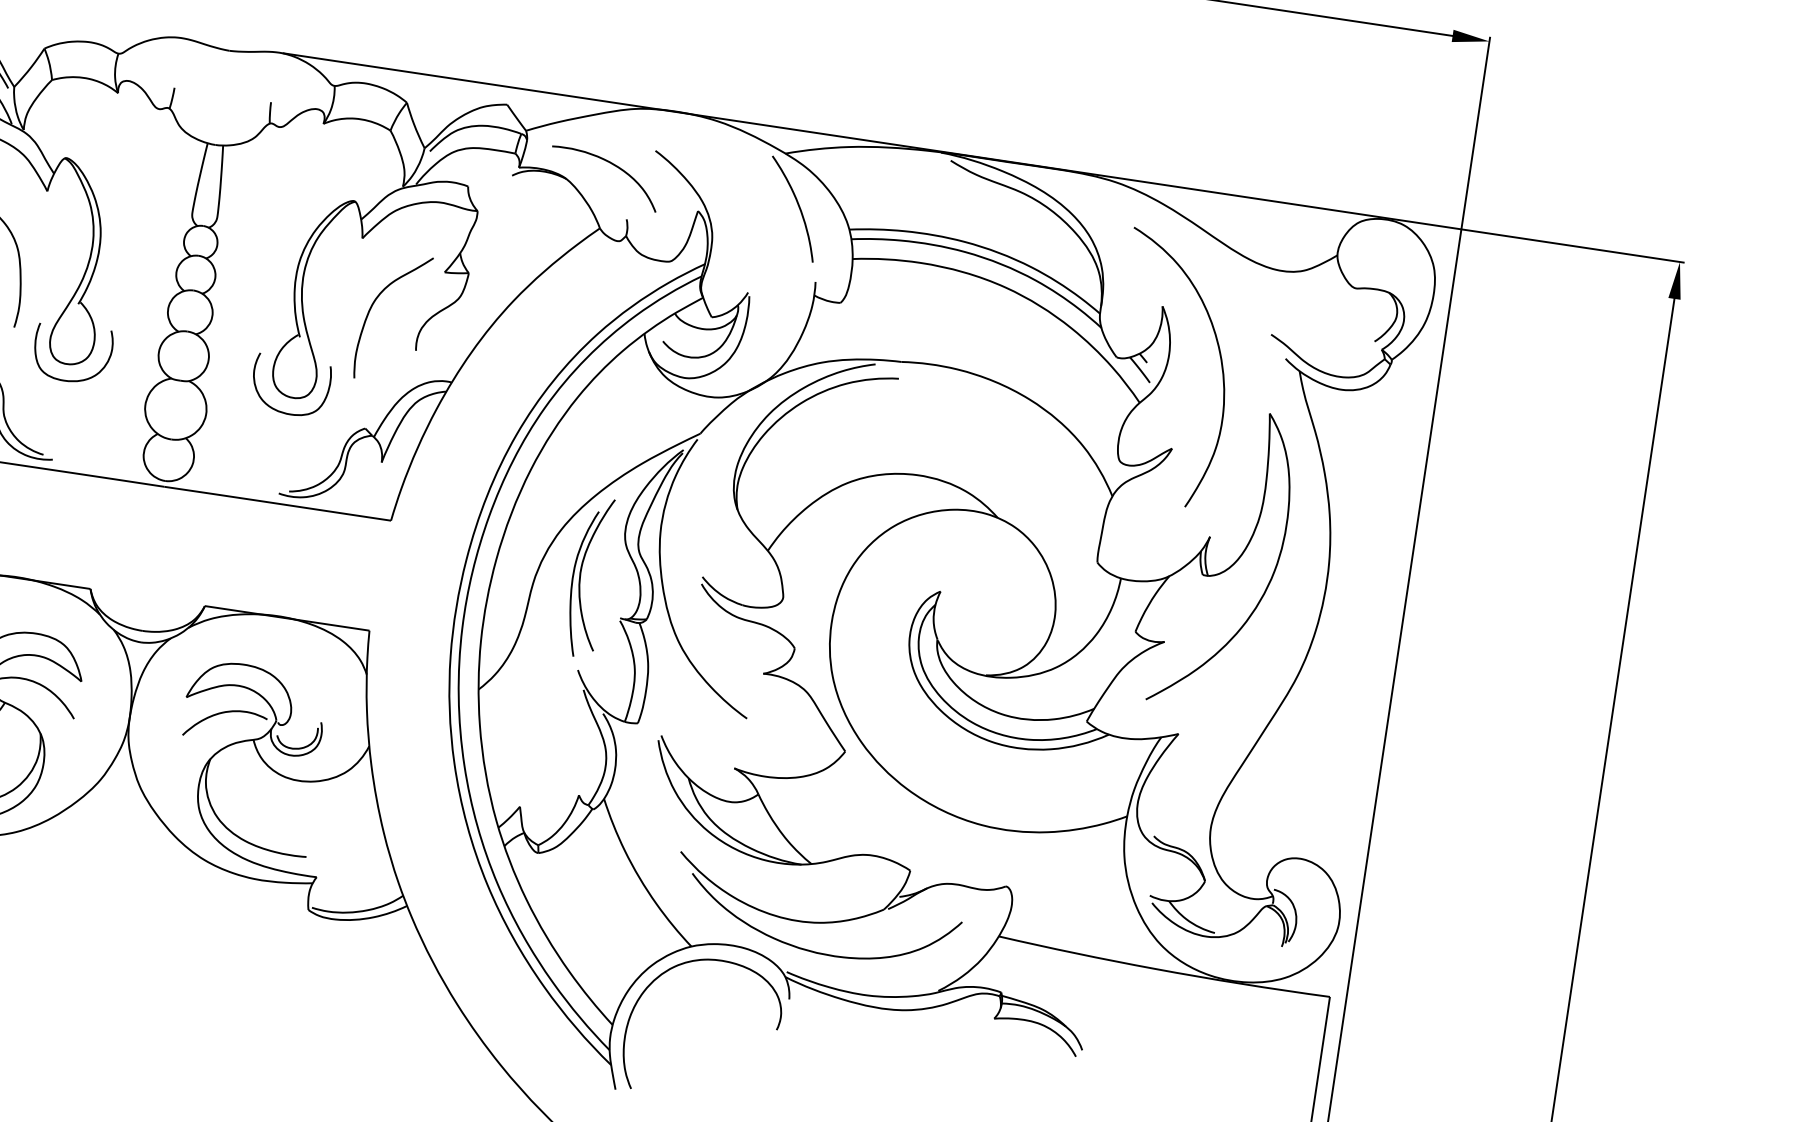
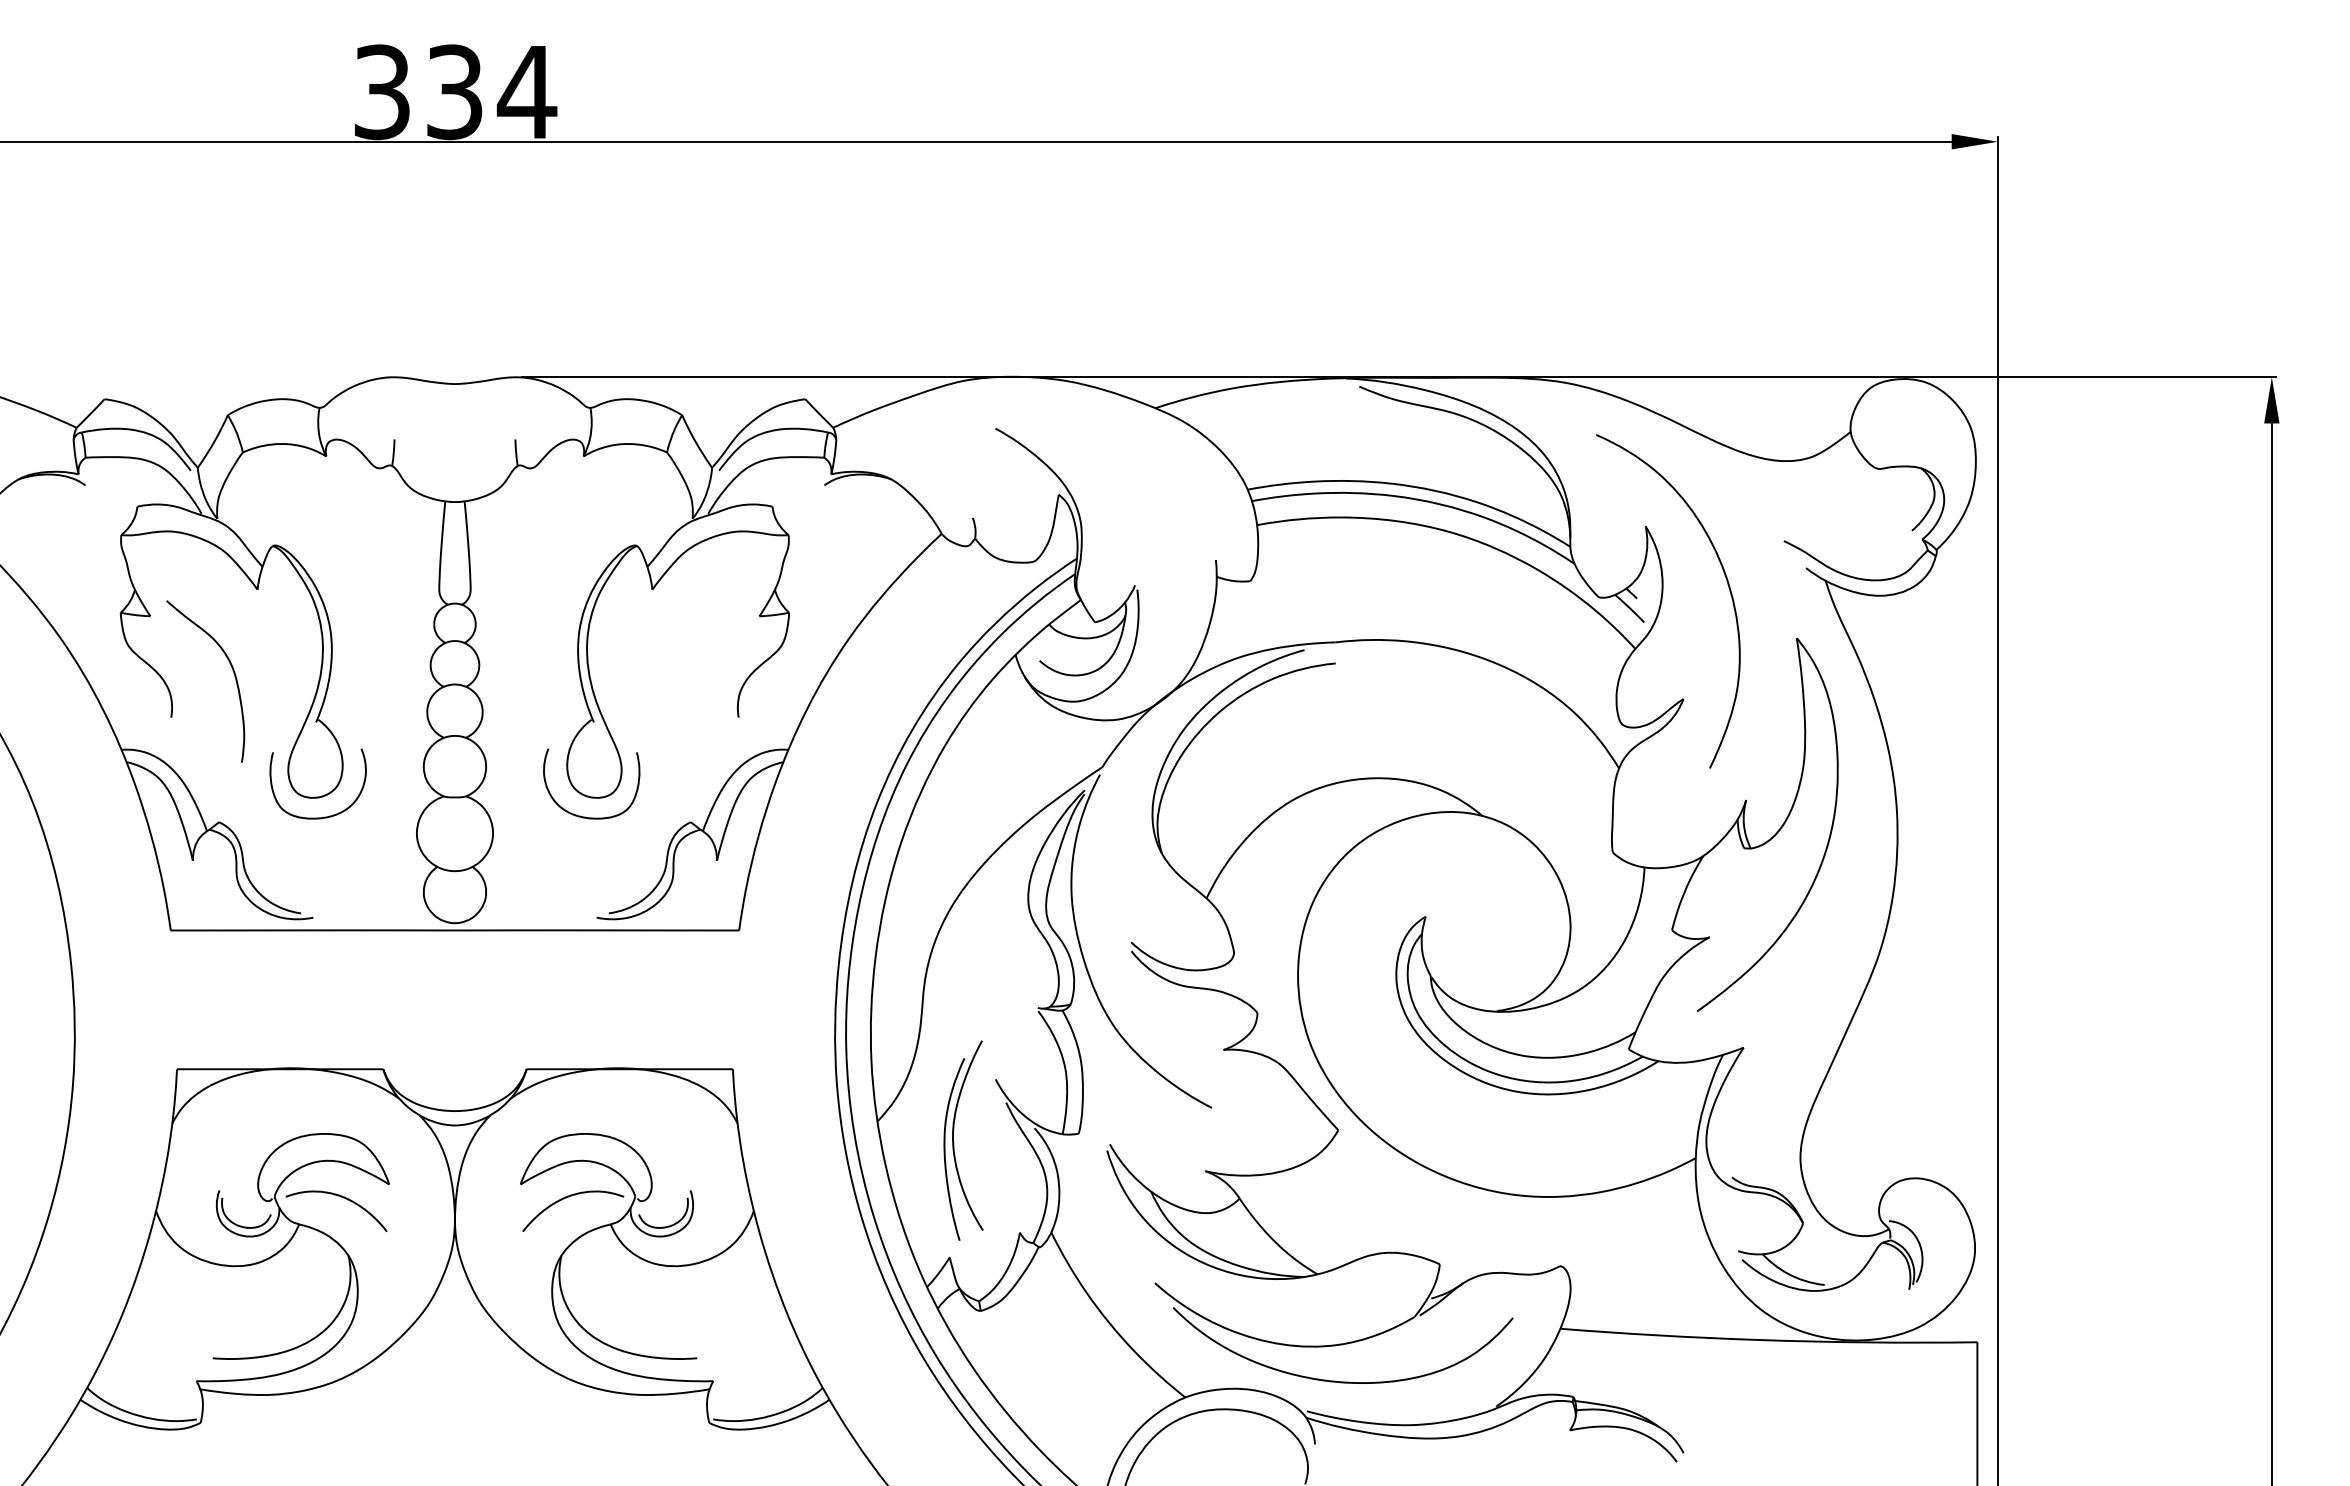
curve: (611, 164) -> (944, 453), removed
curve: (798, 206) -> (1180, 470), removed
curve: (371, 308) -> (676, 673), removed
part: (580, 578) -> (954, 1143), moved

